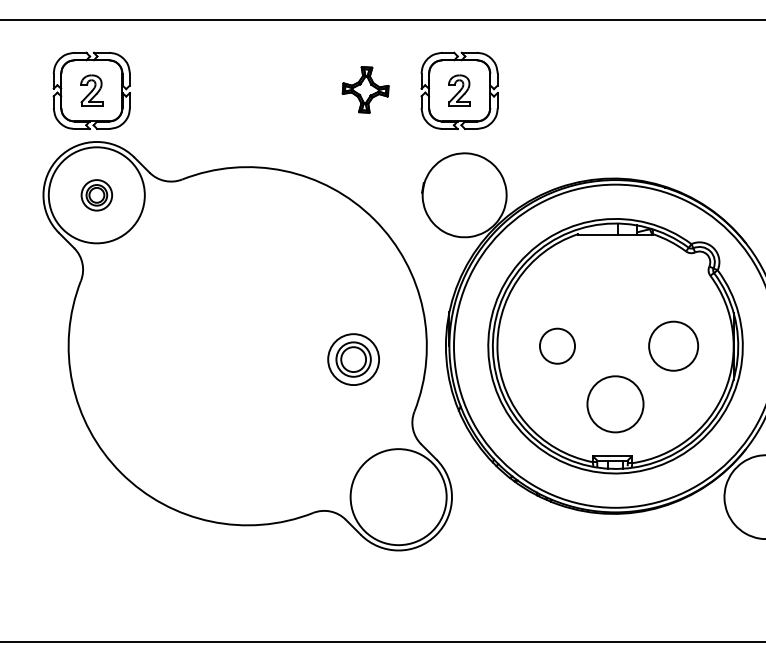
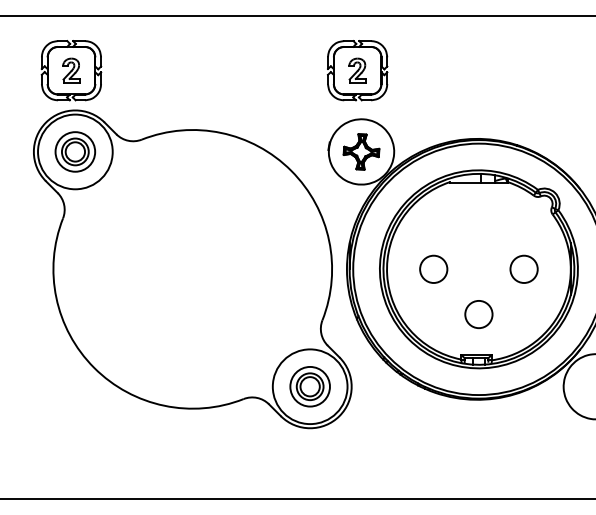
part: (365, 89) -> (361, 151), moved
part: (96, 194) -> (75, 151), size x1.67
circle: (672, 345) -> (523, 268), size x0.71
part: (352, 359) -> (309, 386), moved
circle: (615, 404) -> (478, 314), size x0.62

